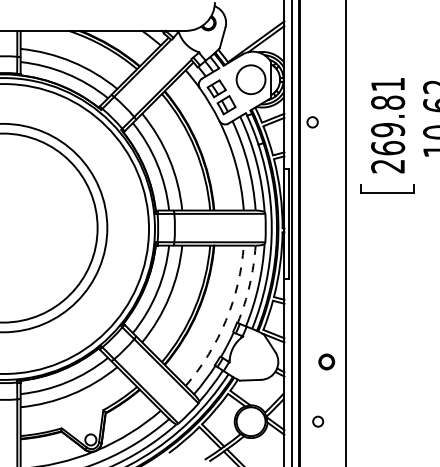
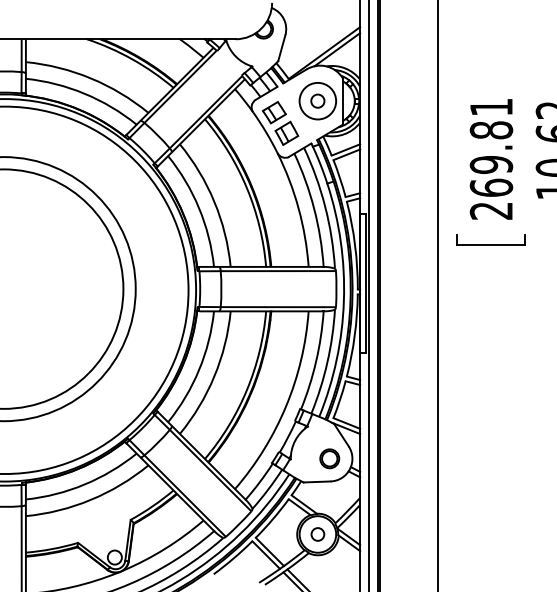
circle: (312, 121) -> (317, 100), moved
arc: (249, 285) -> (316, 361), dashed -> solid
arc: (226, 320) -> (286, 406), dashed -> solid
part: (326, 361) -> (329, 458), moved
circle: (317, 421) -> (317, 534), moved

